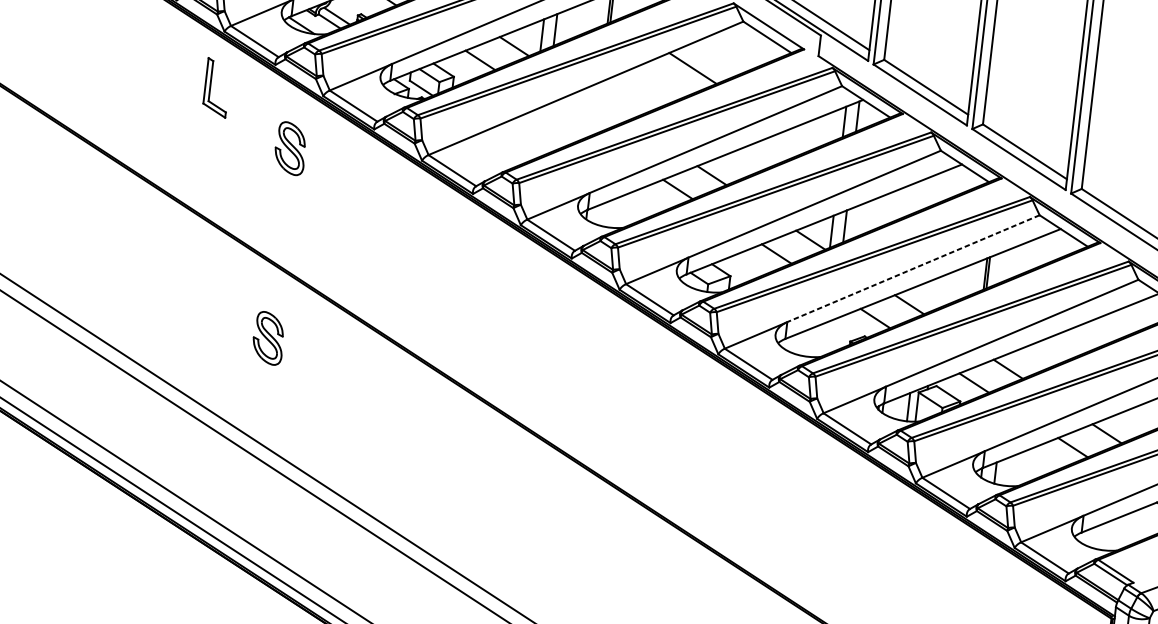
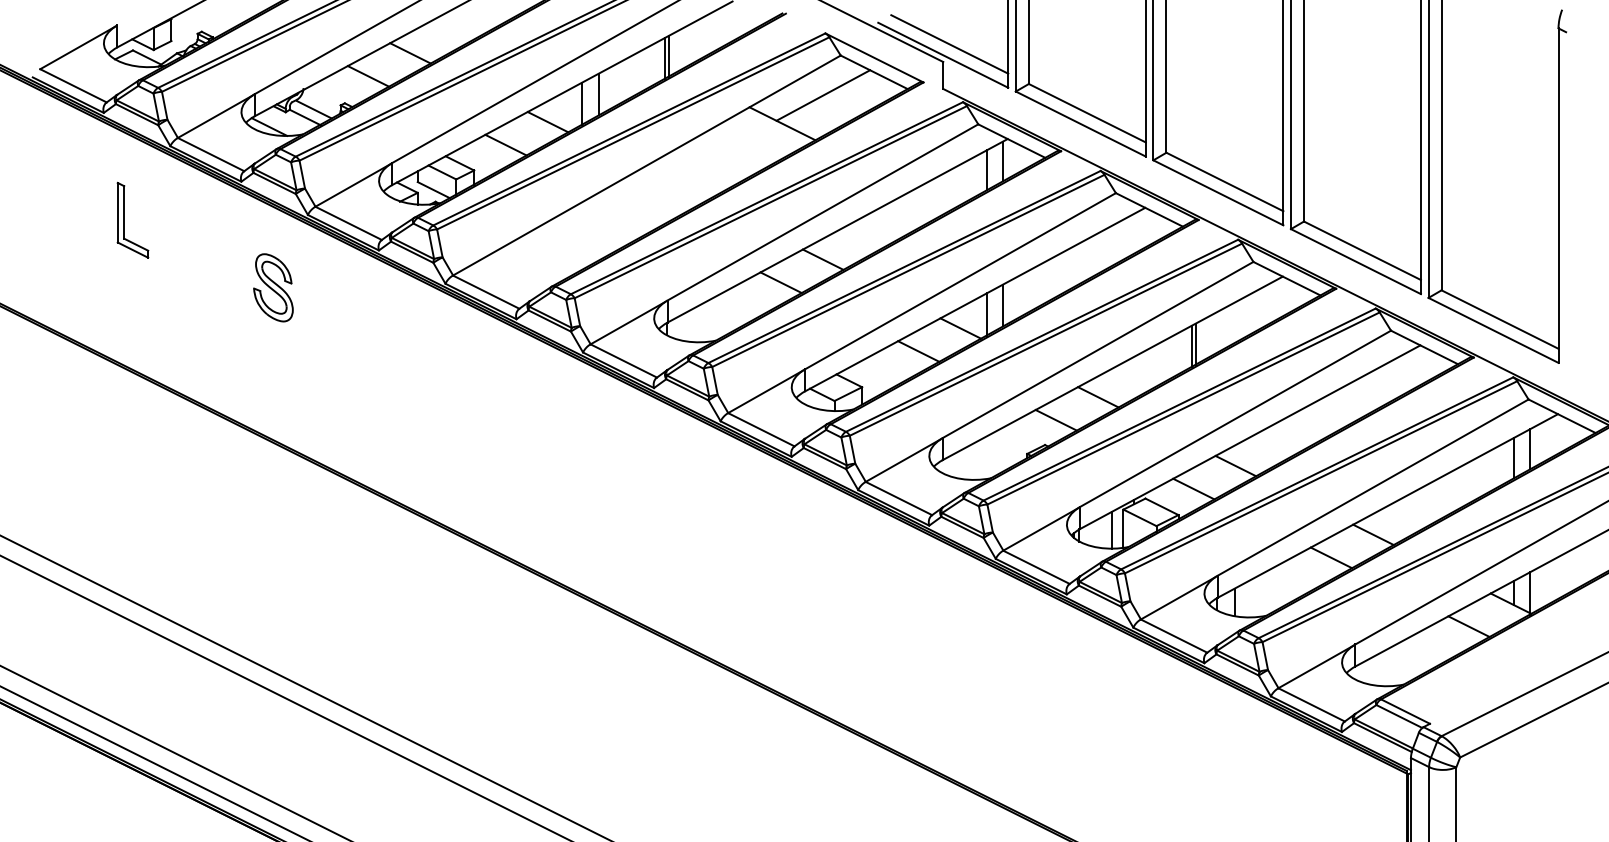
line: (726, 50) -> (823, 95), added
part: (210, 86) -> (124, 219), moved
line: (913, 268) -> (1098, 349), dashed -> solid
part: (268, 338) -> (273, 536), removed

